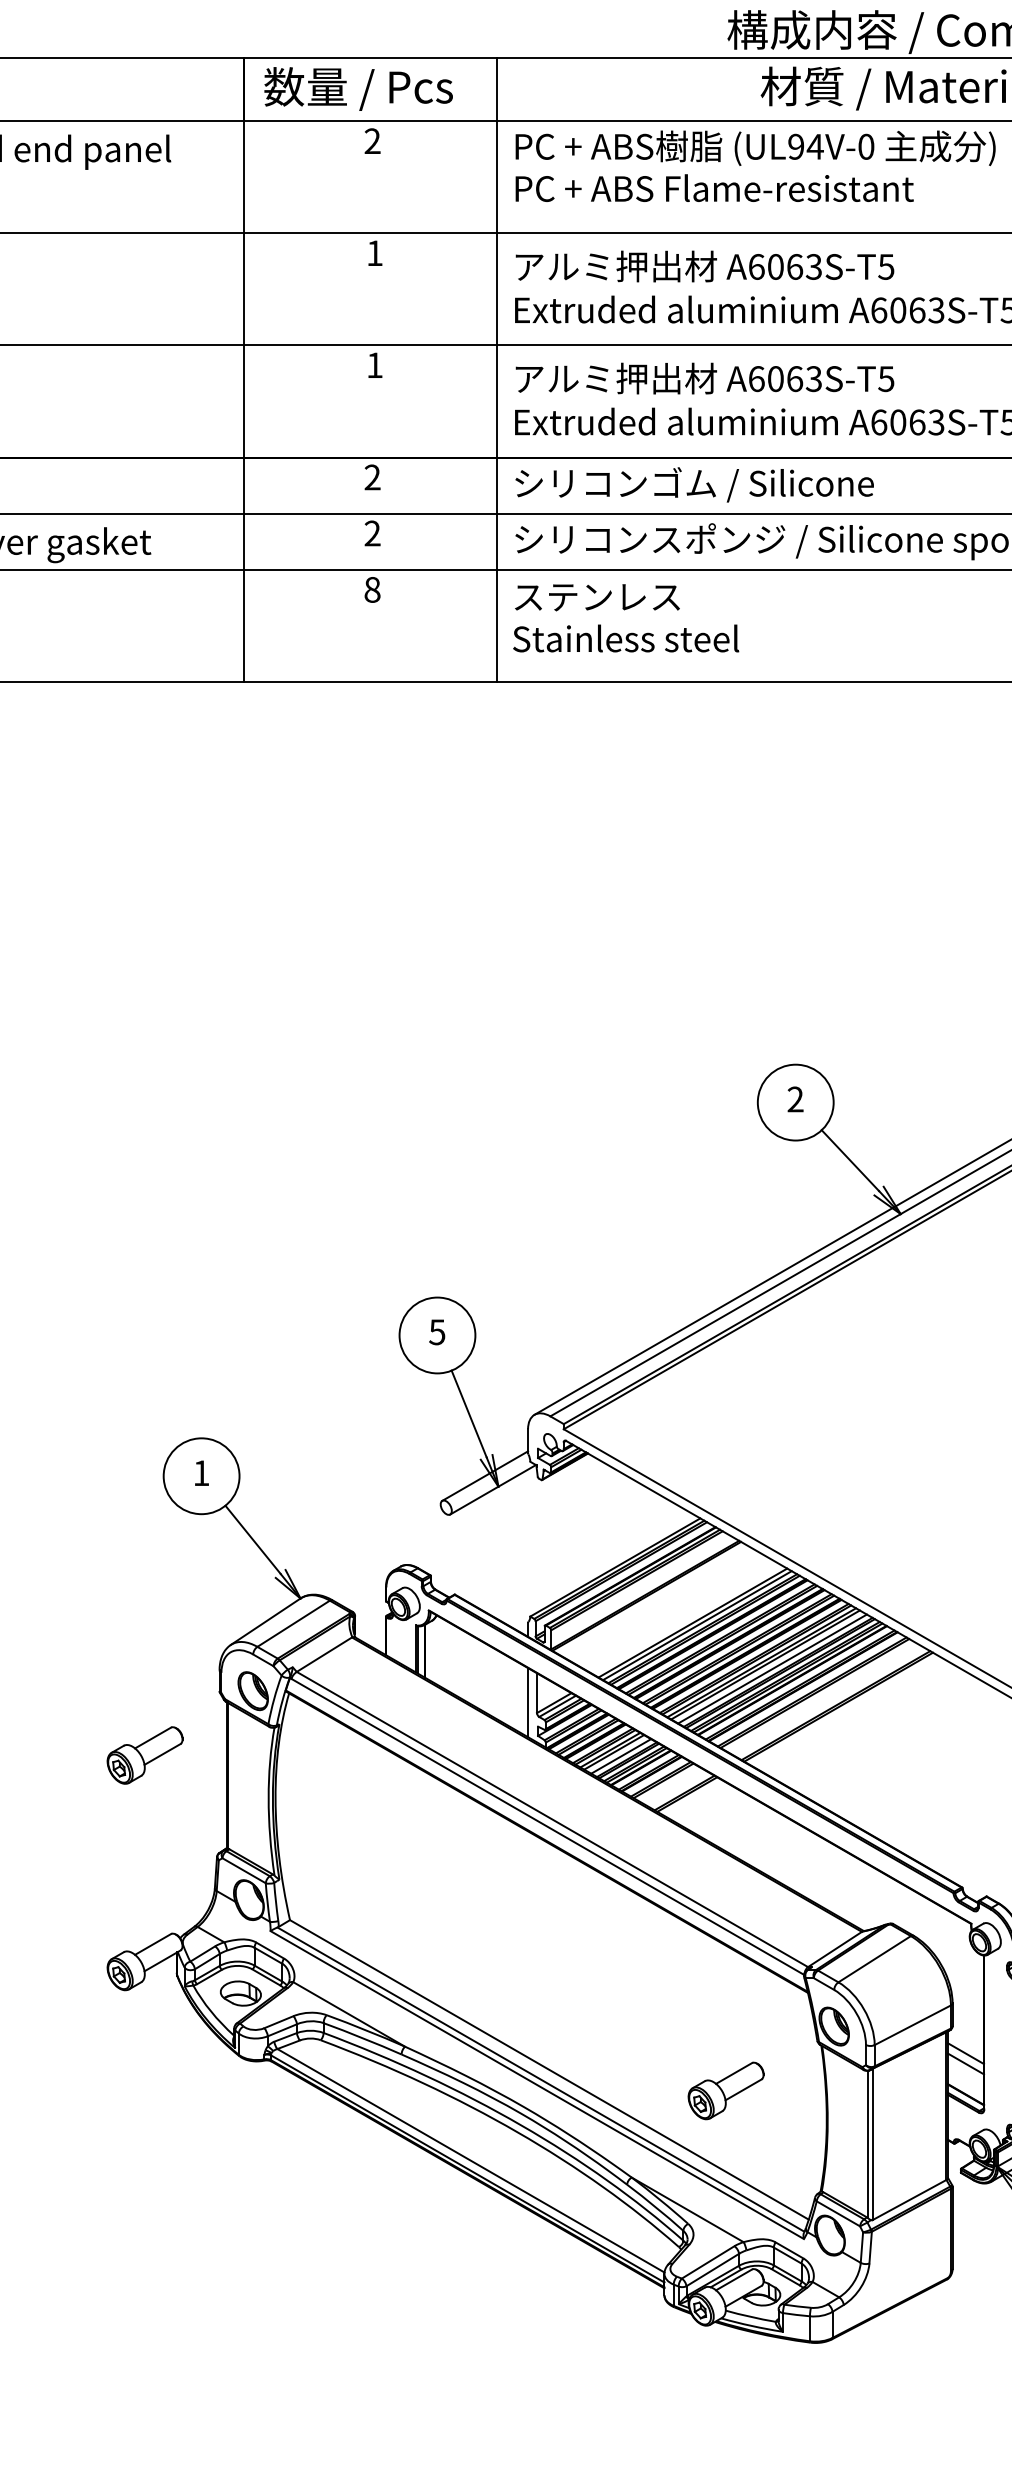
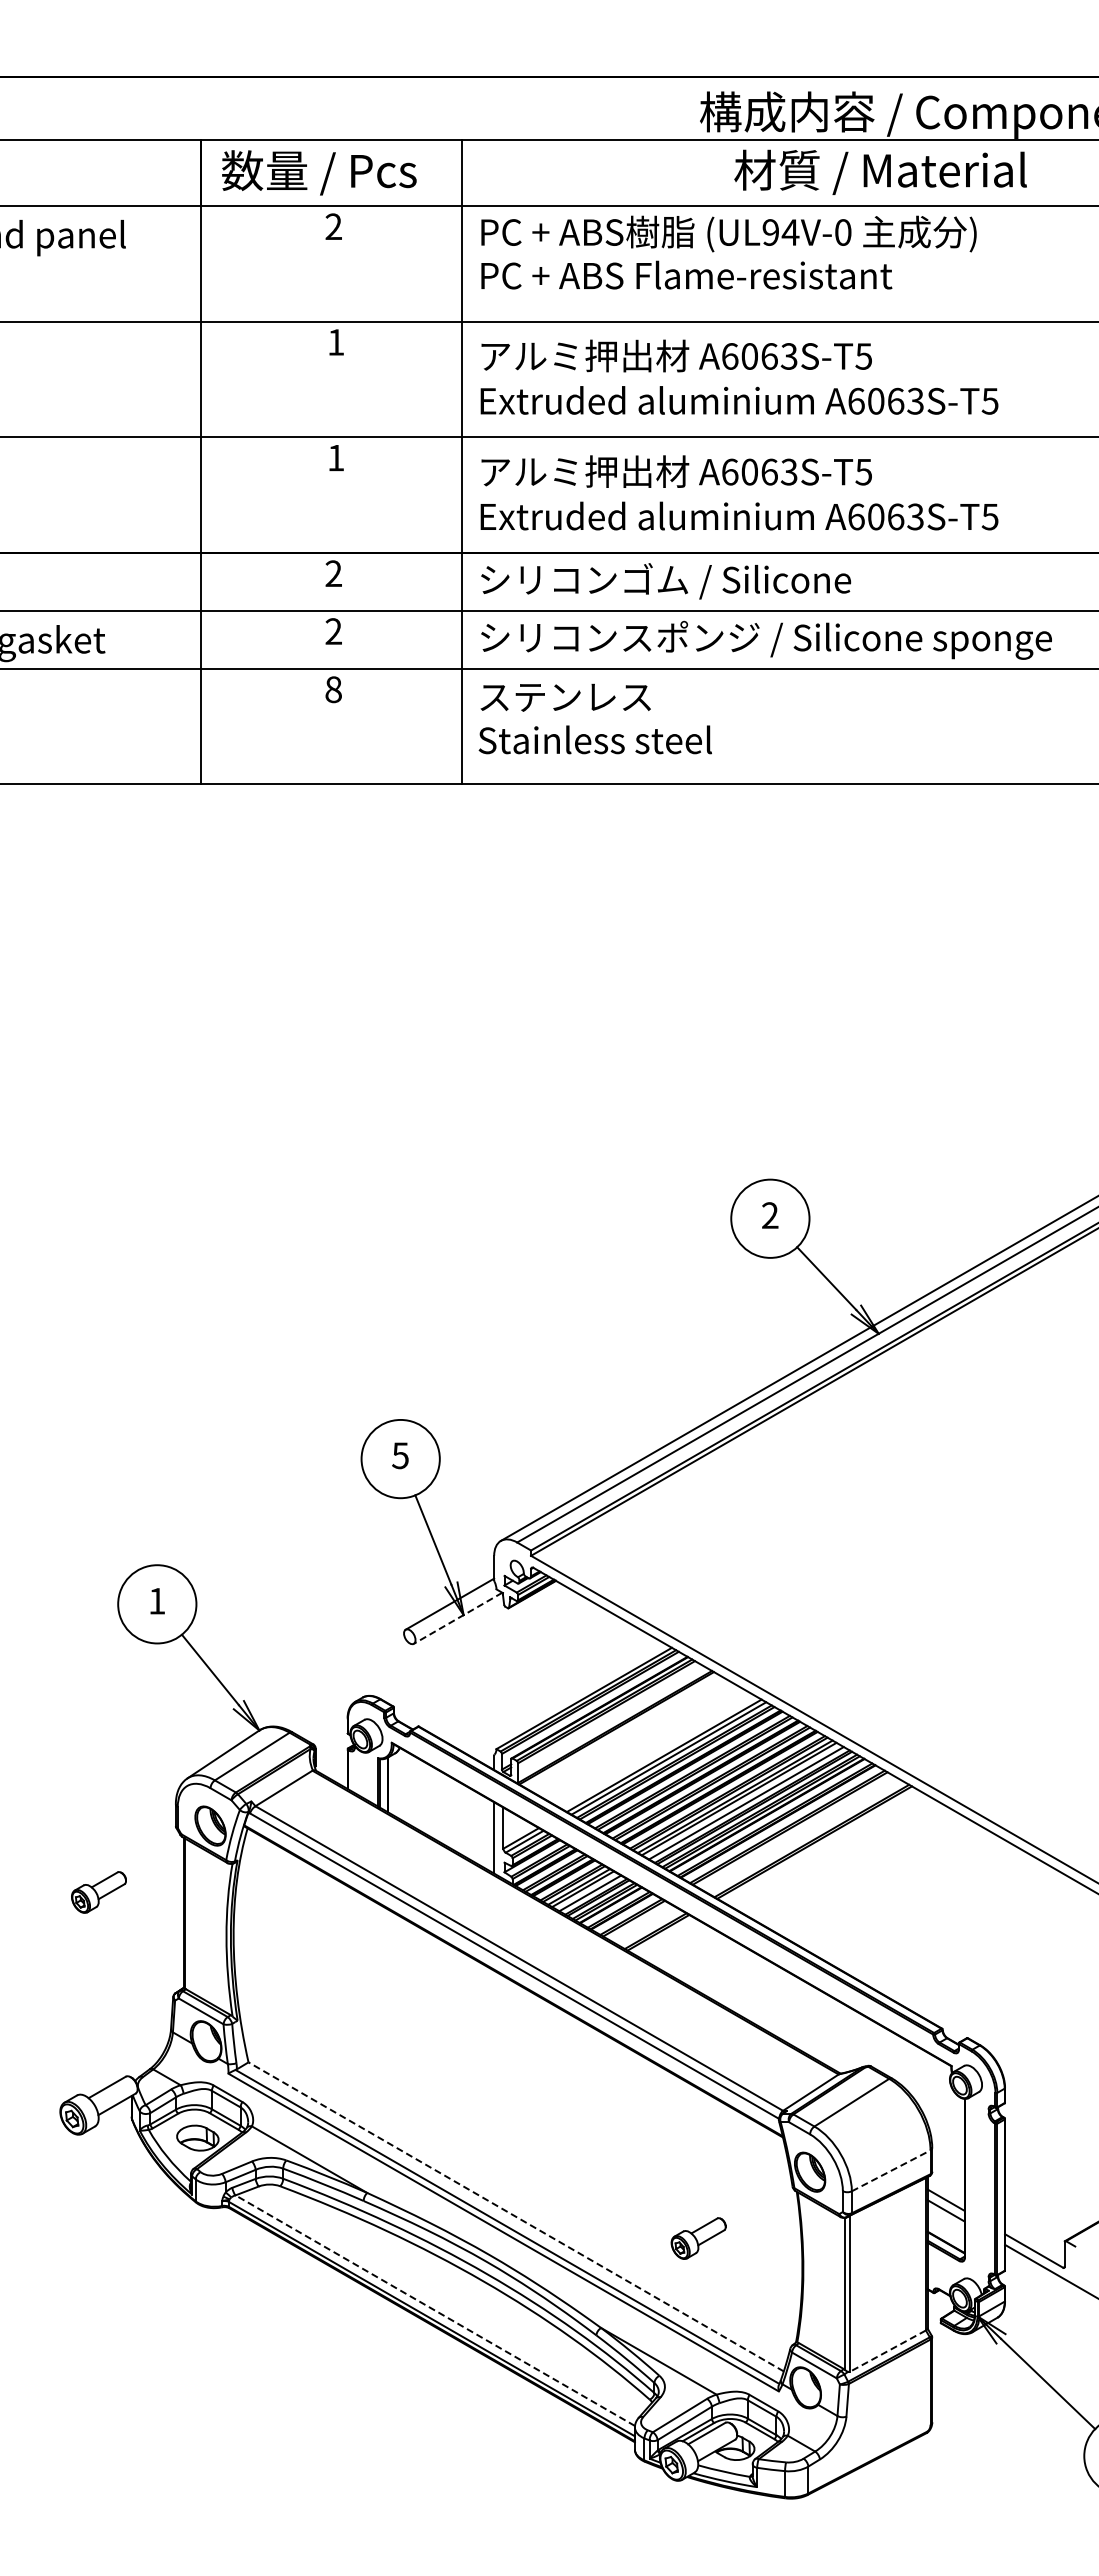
line: (492, 1489) -> (457, 1618), solid -> dashed
part: (144, 1755) -> (98, 1892), size x0.7
line: (913, 2024) -> (891, 2170), solid -> dashed
line: (548, 2069) -> (515, 2216), solid -> dashed
part: (726, 2090) -> (698, 2238), size x0.7
line: (471, 2160) -> (435, 2310), solid -> dashed
line: (909, 2200) -> (887, 2351), solid -> dashed

